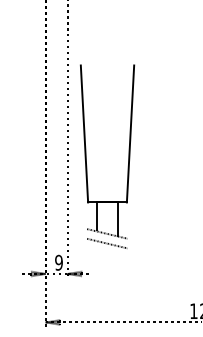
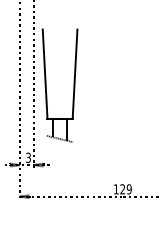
line: (106, 243) -> (59, 145), removed
text: (58, 262) -> (28, 157), 9 -> 3

